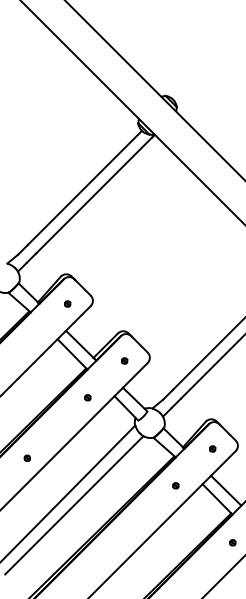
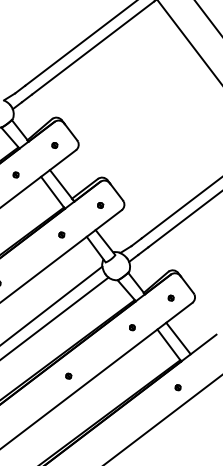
part: (30, 340) -> (15, 174), added
part: (114, 545) -> (68, 375), added

